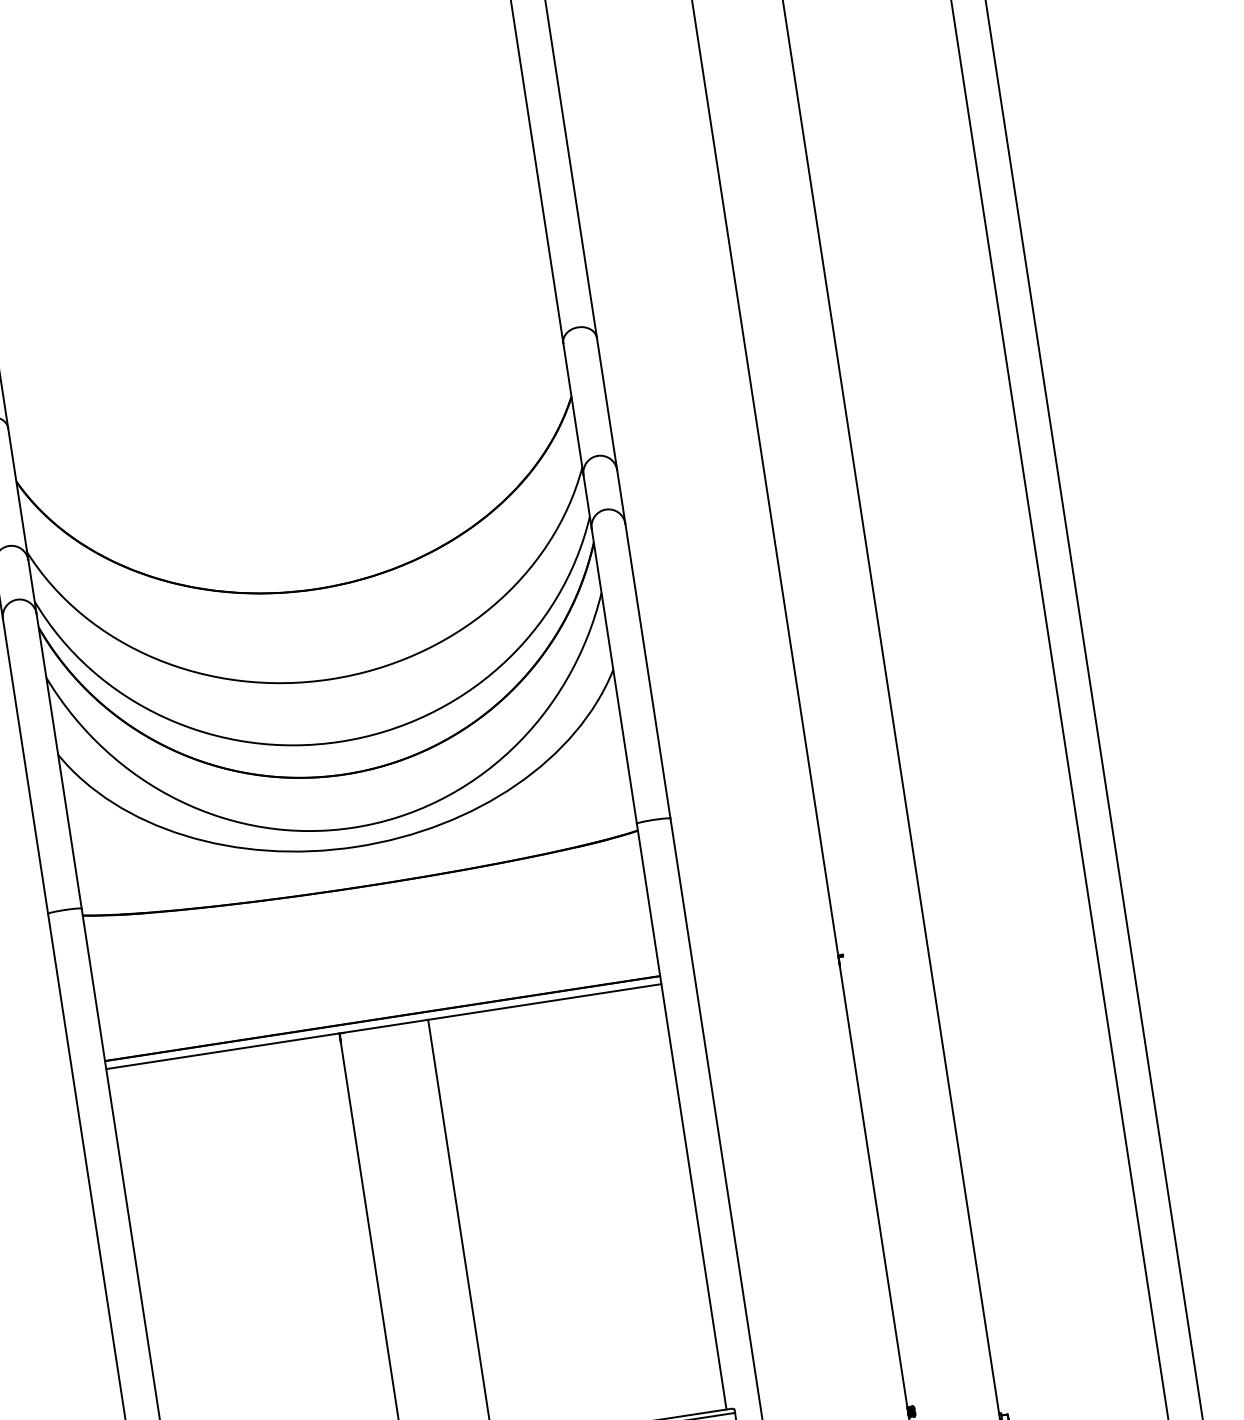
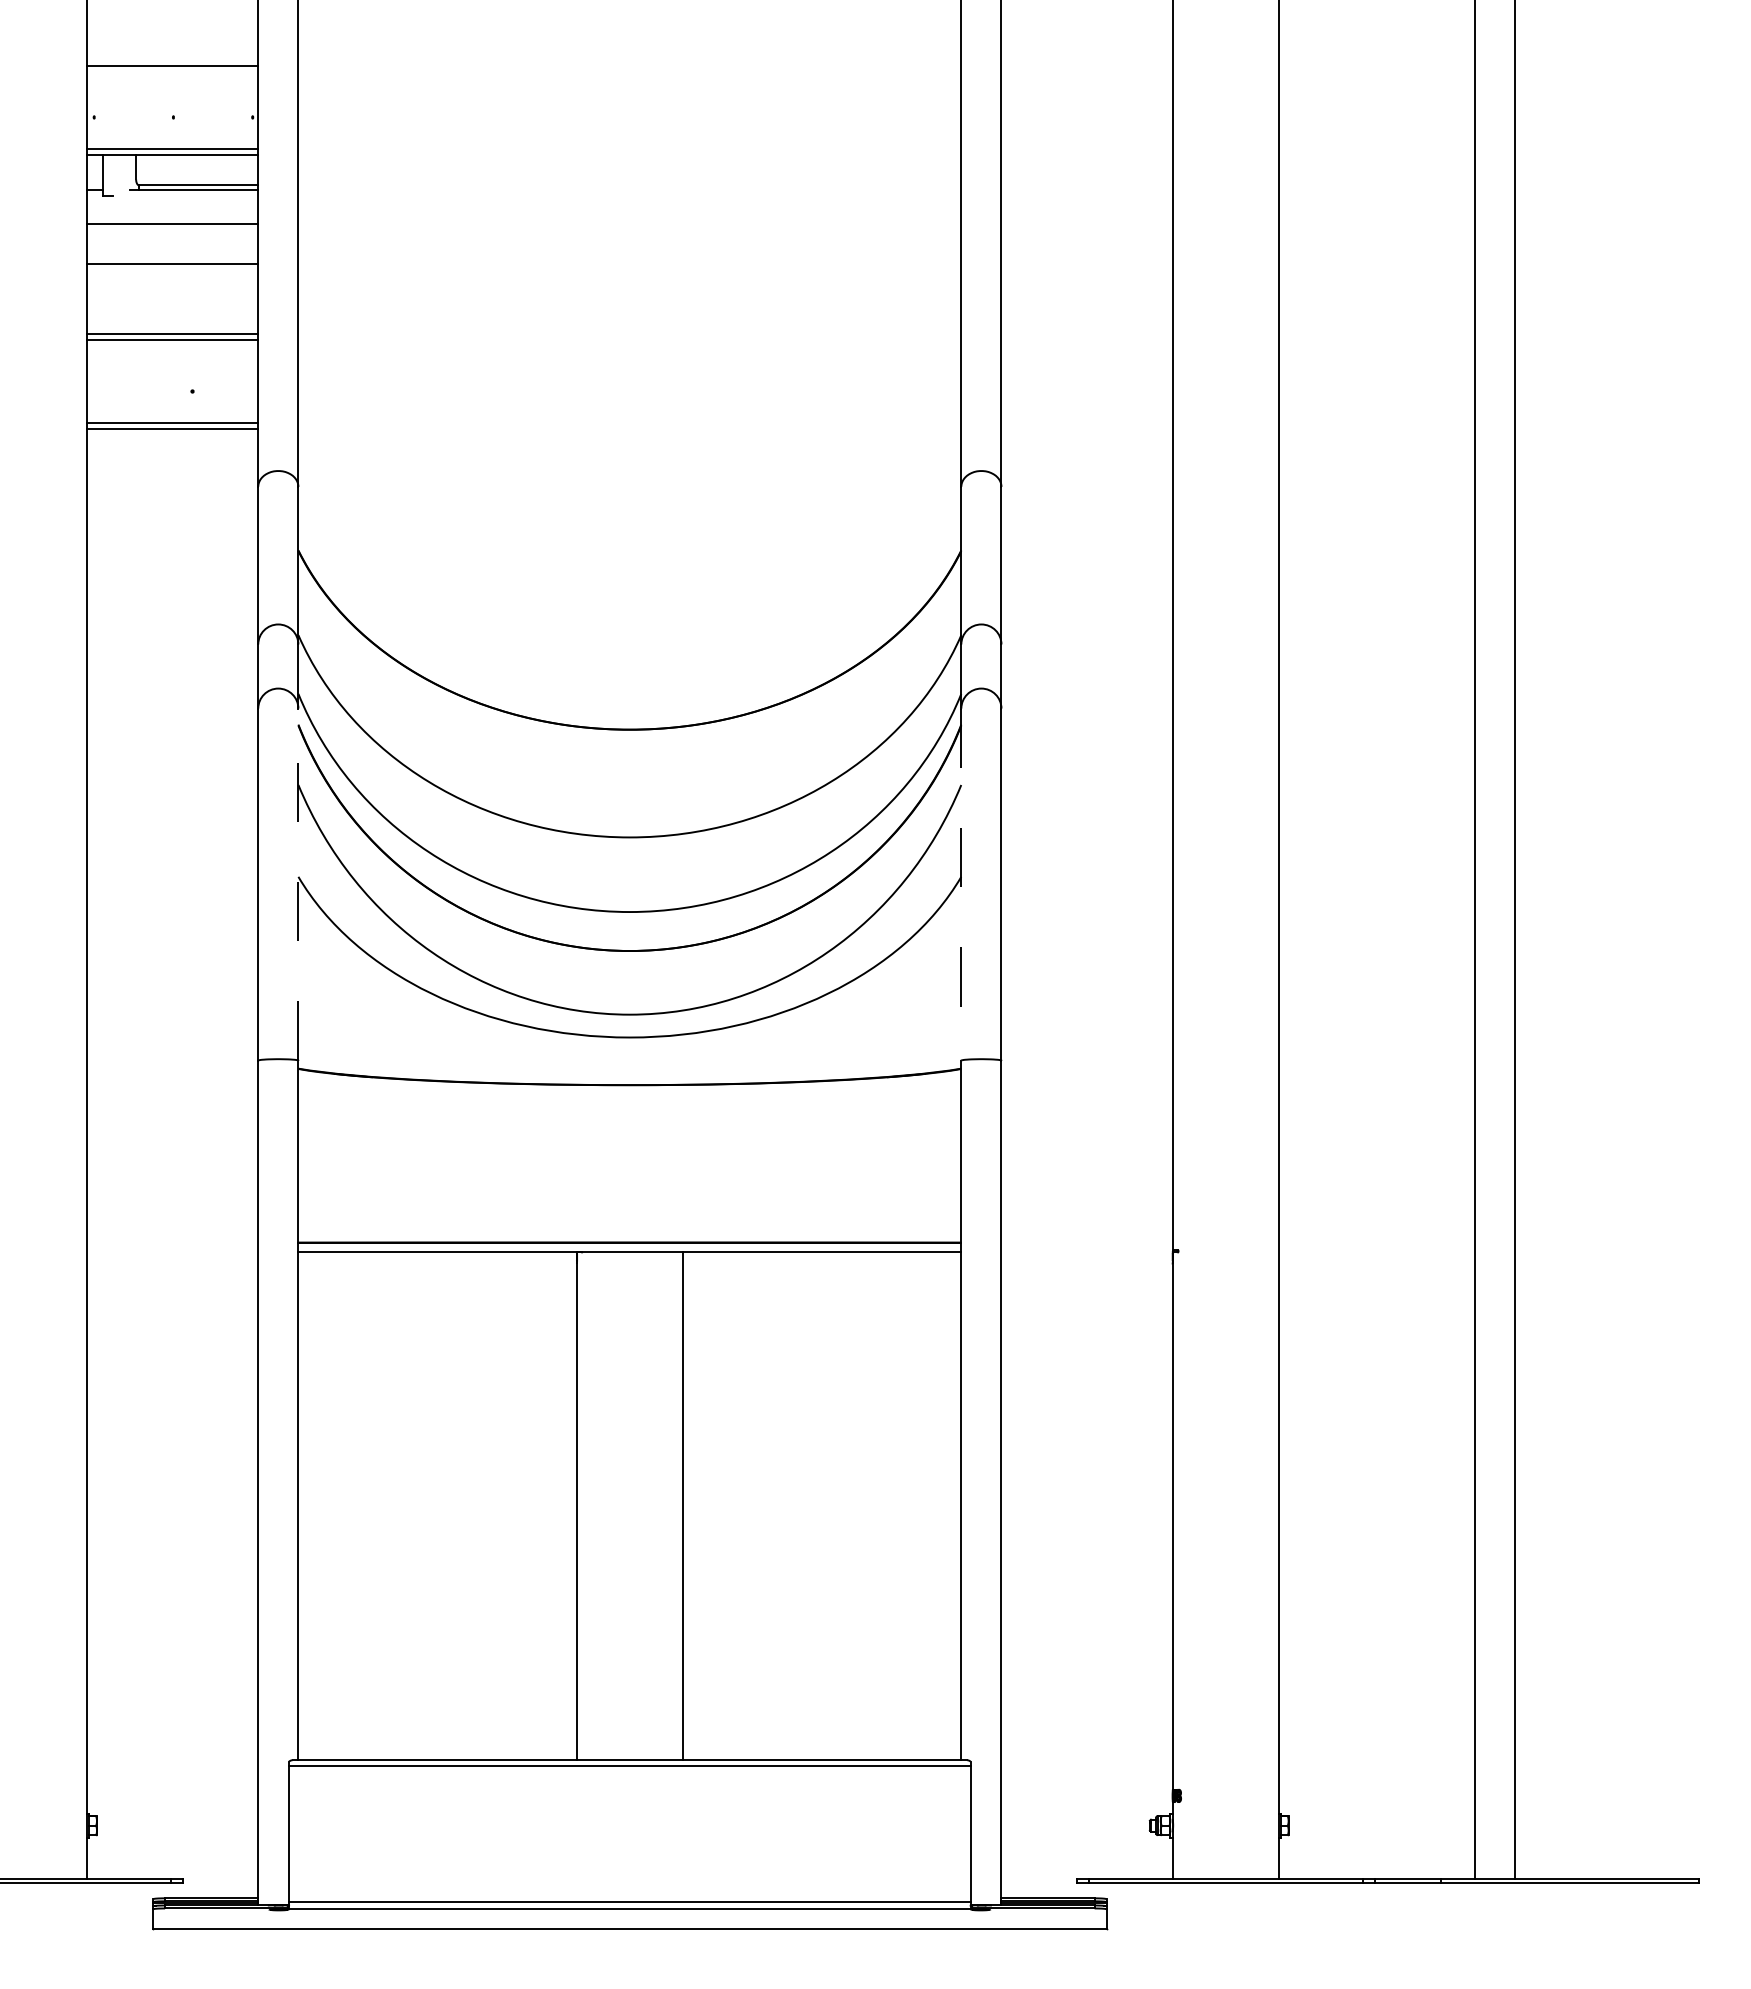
line: (614, 677) -> (961, 885), solid -> dashed
line: (59, 761) -> (298, 884), solid -> dashed

